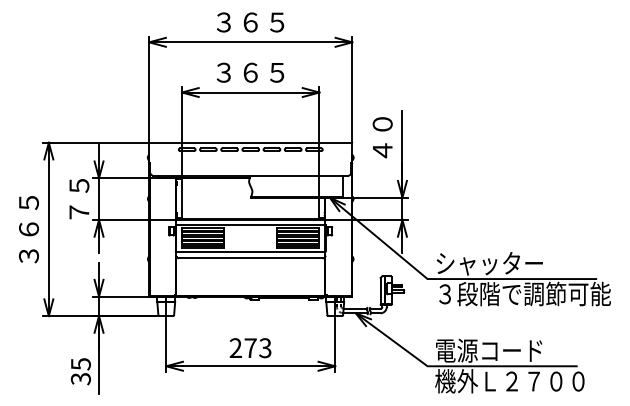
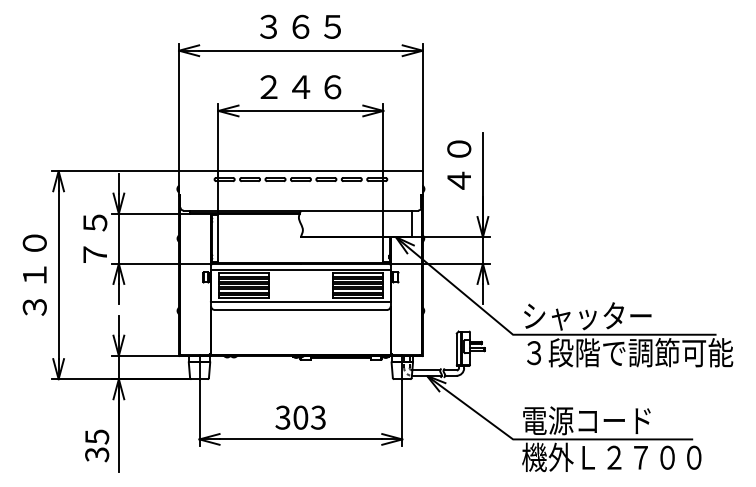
text: (250, 72) -> (300, 86), ３６５ -> ２４６
text: (28, 215) -> (34, 258), ３６５ -> ３１０
text: (242, 348) -> (291, 418), 273 -> 303

